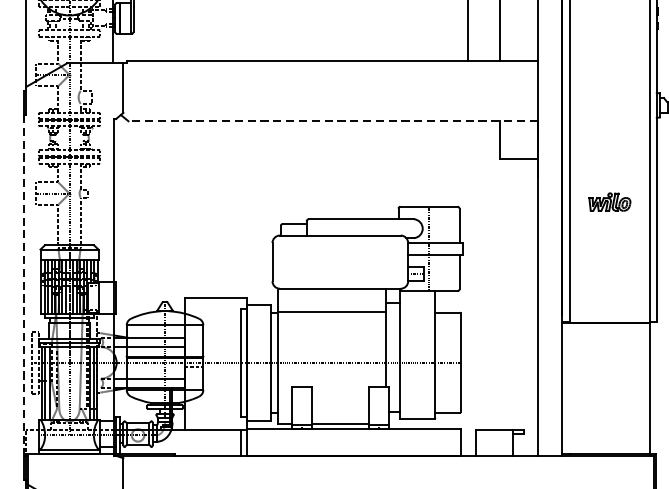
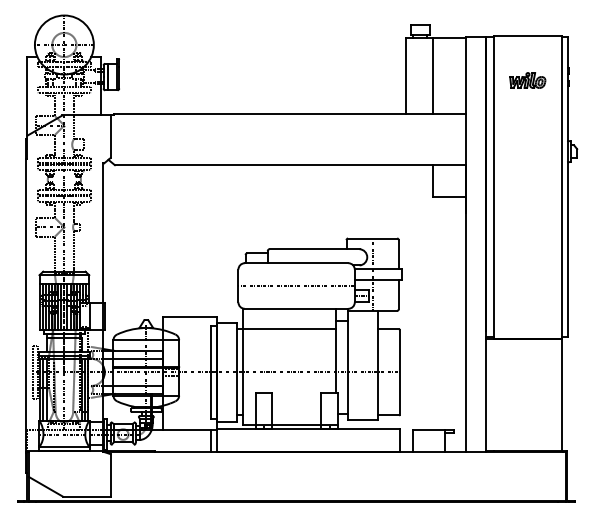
line: (333, 121) -> (290, 165), dashed -> solid
part: (609, 202) -> (527, 80), moved
line: (340, 262) -> (296, 286), added
line: (24, 286) -> (25, 306), dashed -> solid

